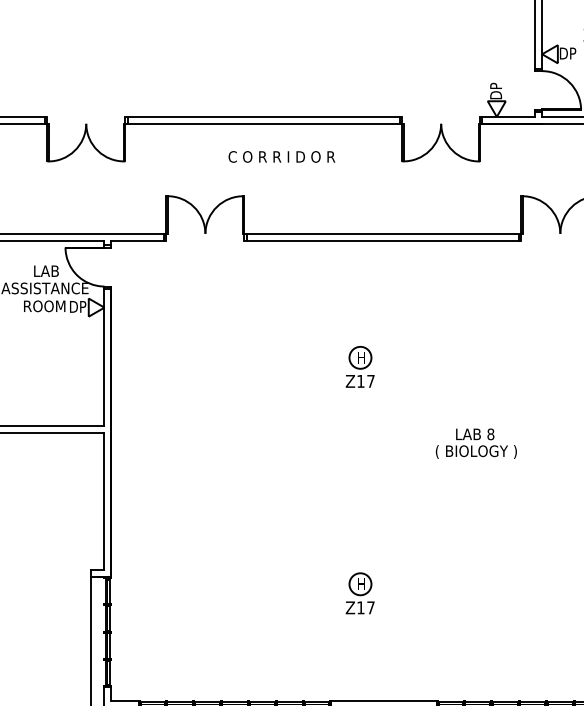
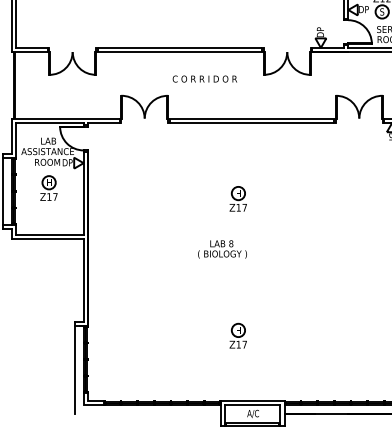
text: (281, 155) -> (204, 78), moved
part: (46, 347) -> (48, 187), added
text: (476, 443) -> (222, 249), moved

